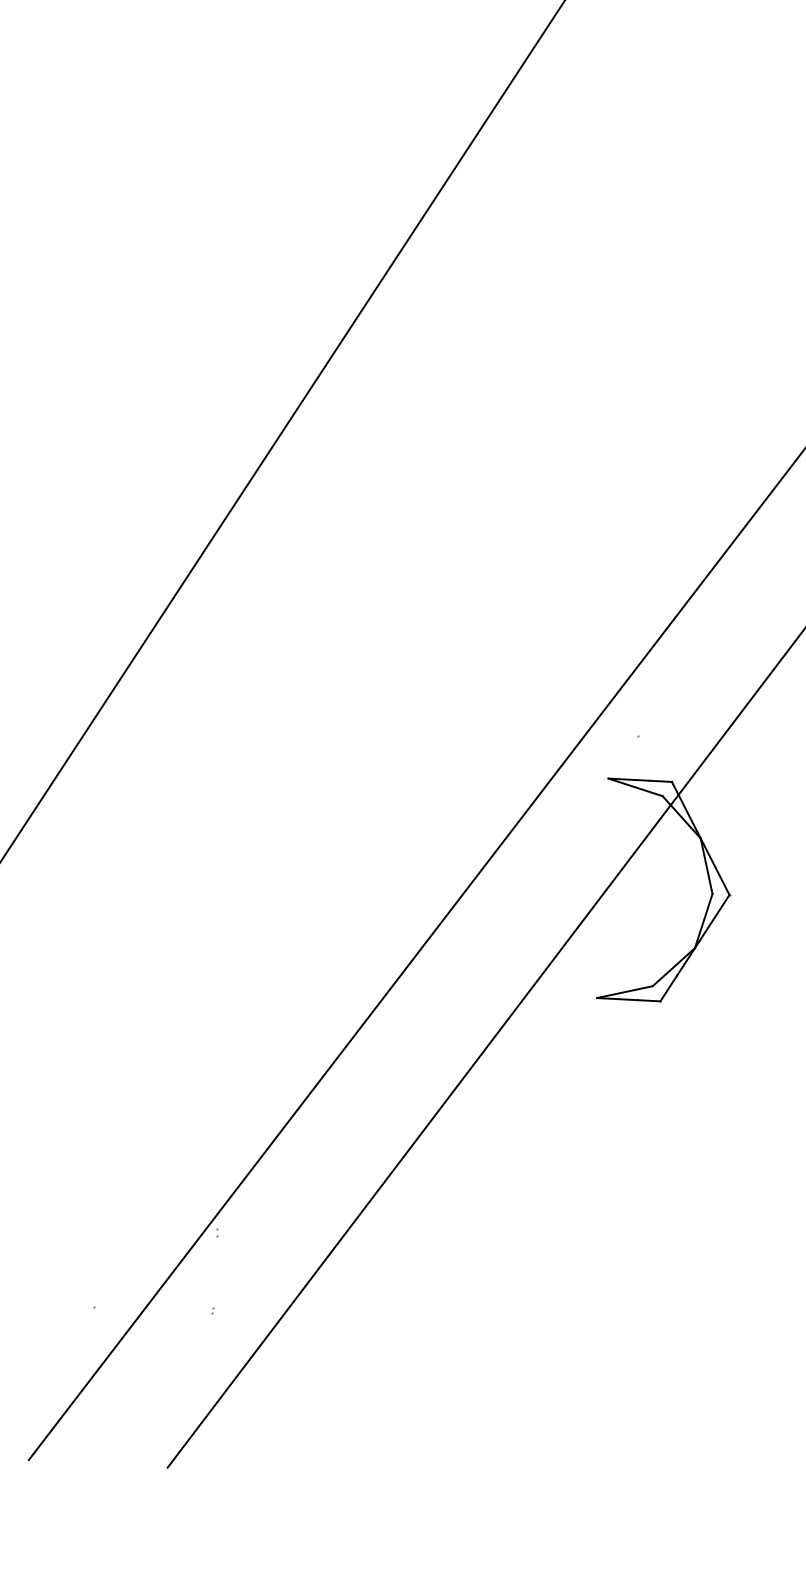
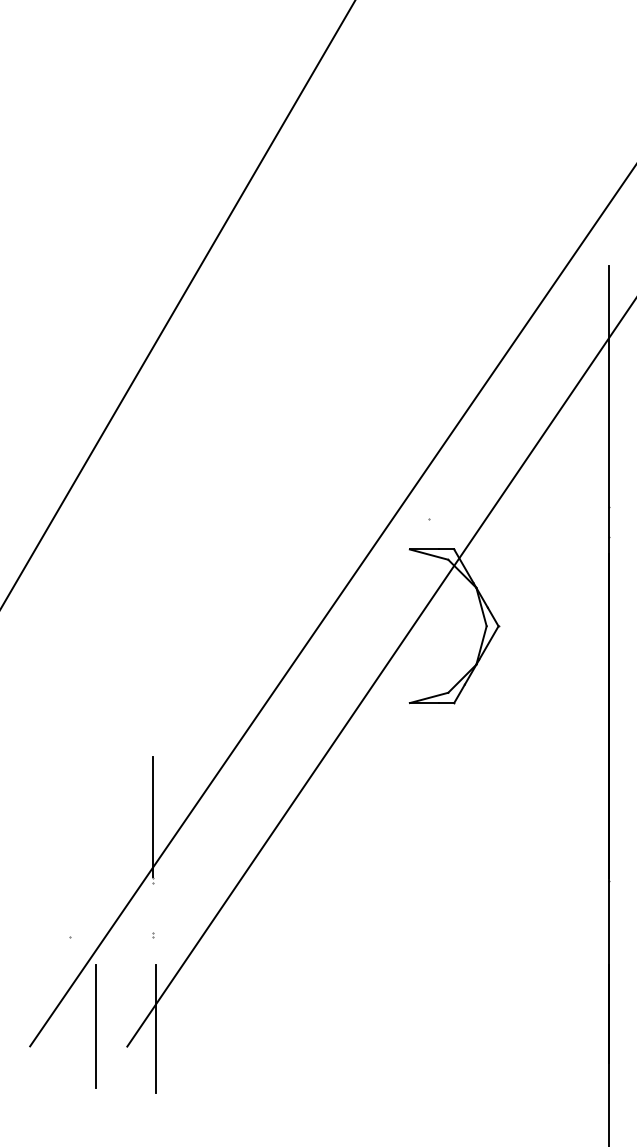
line: (220, 1140) -> (152, 816), added
line: (123, 1435) -> (95, 1025), added
line: (210, 1443) -> (156, 1028), added

